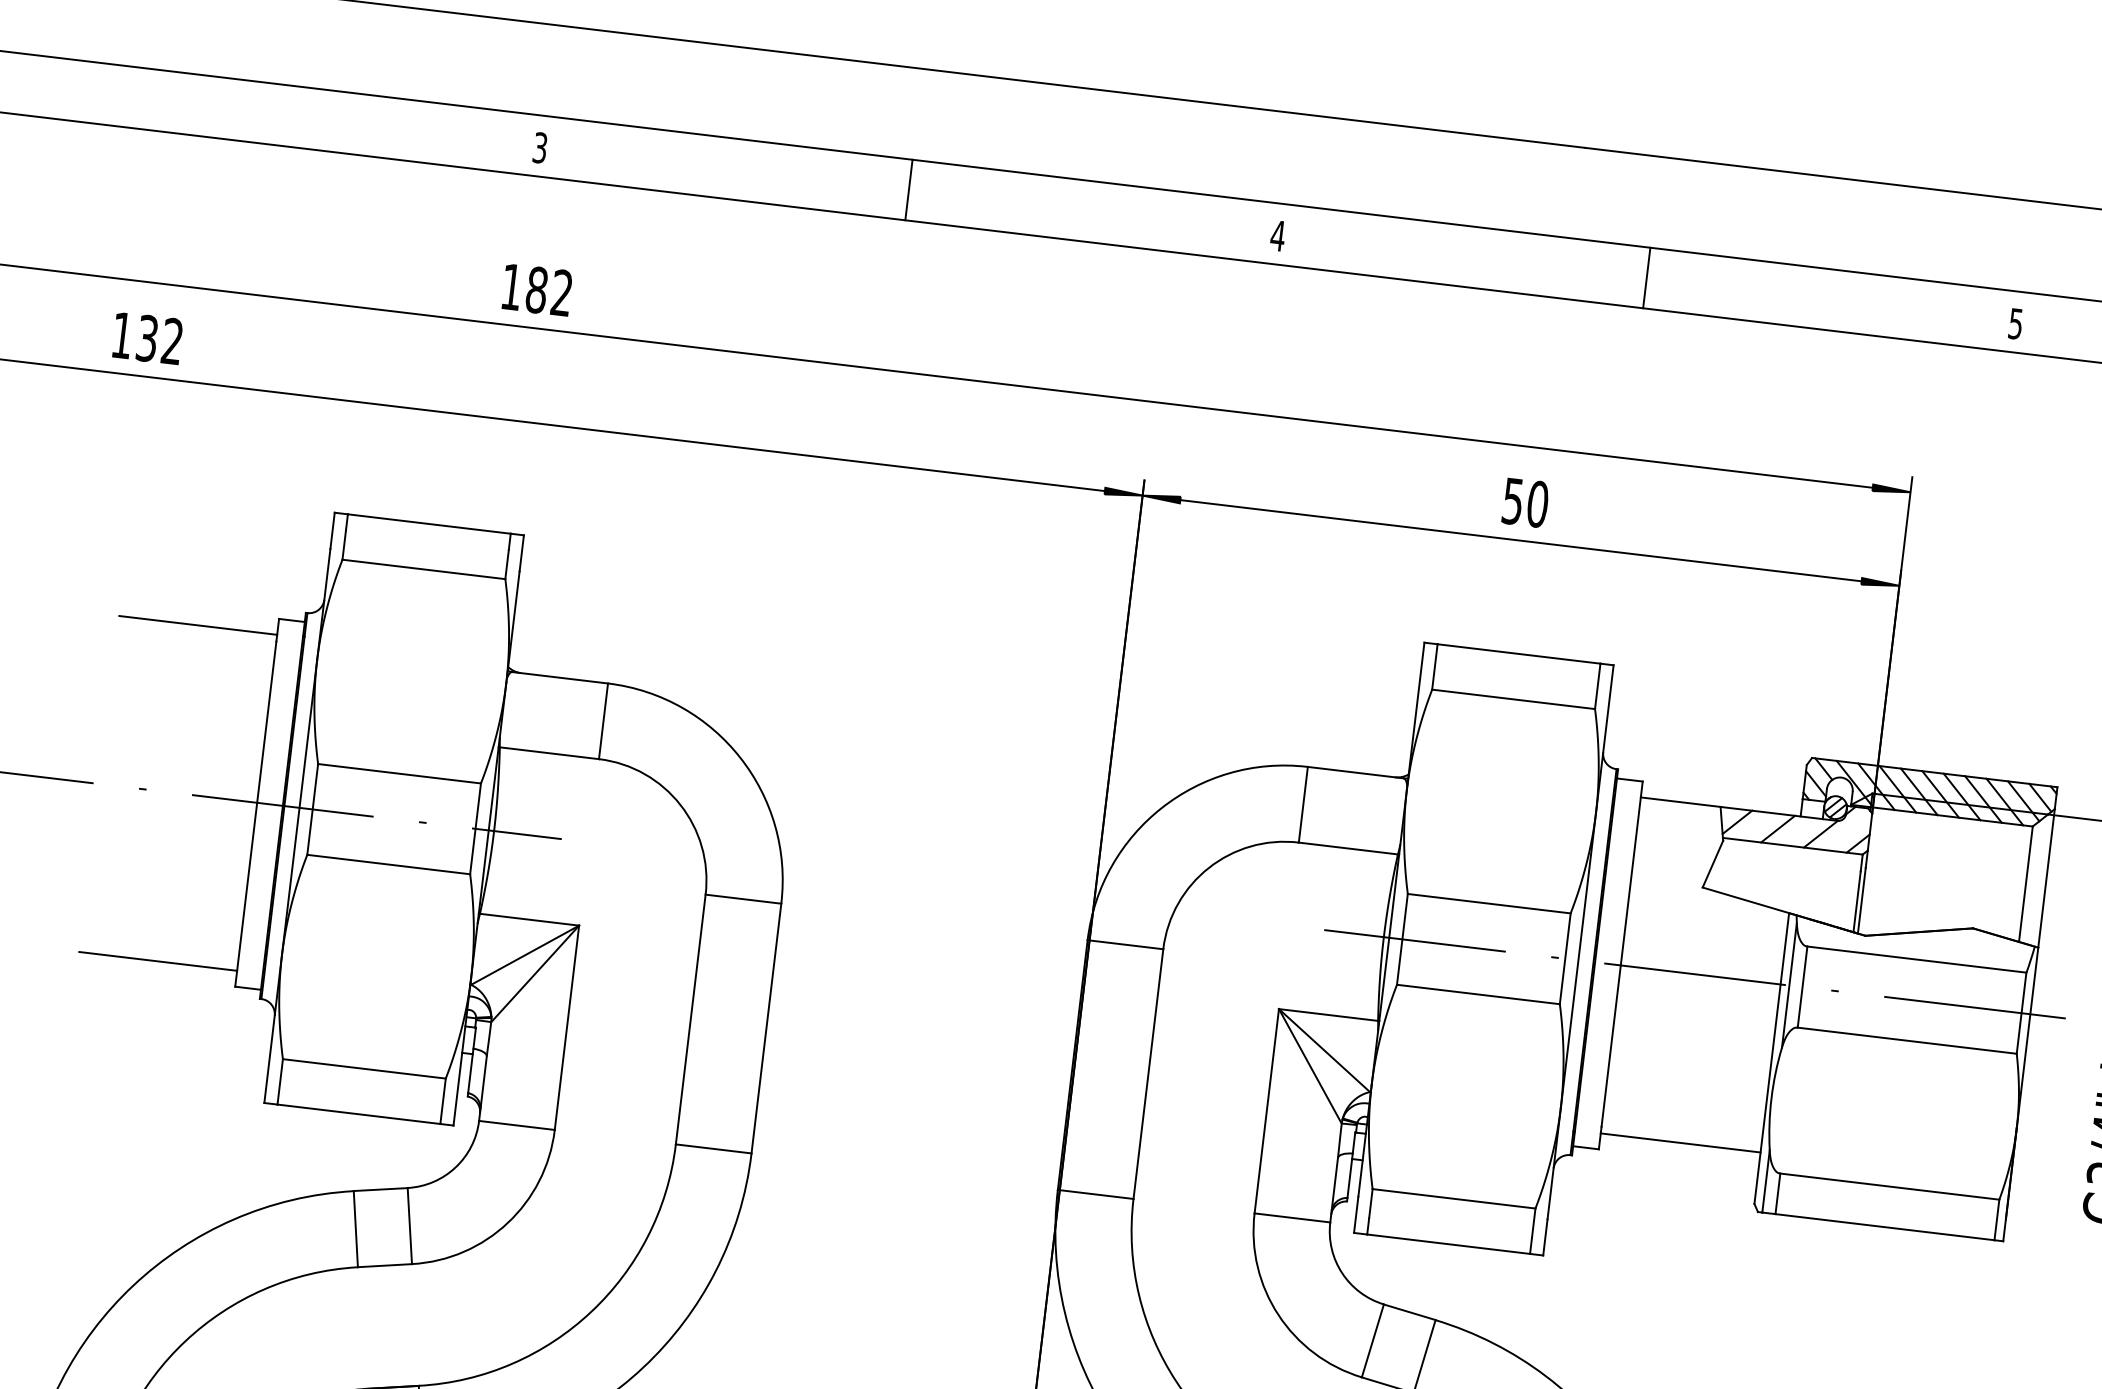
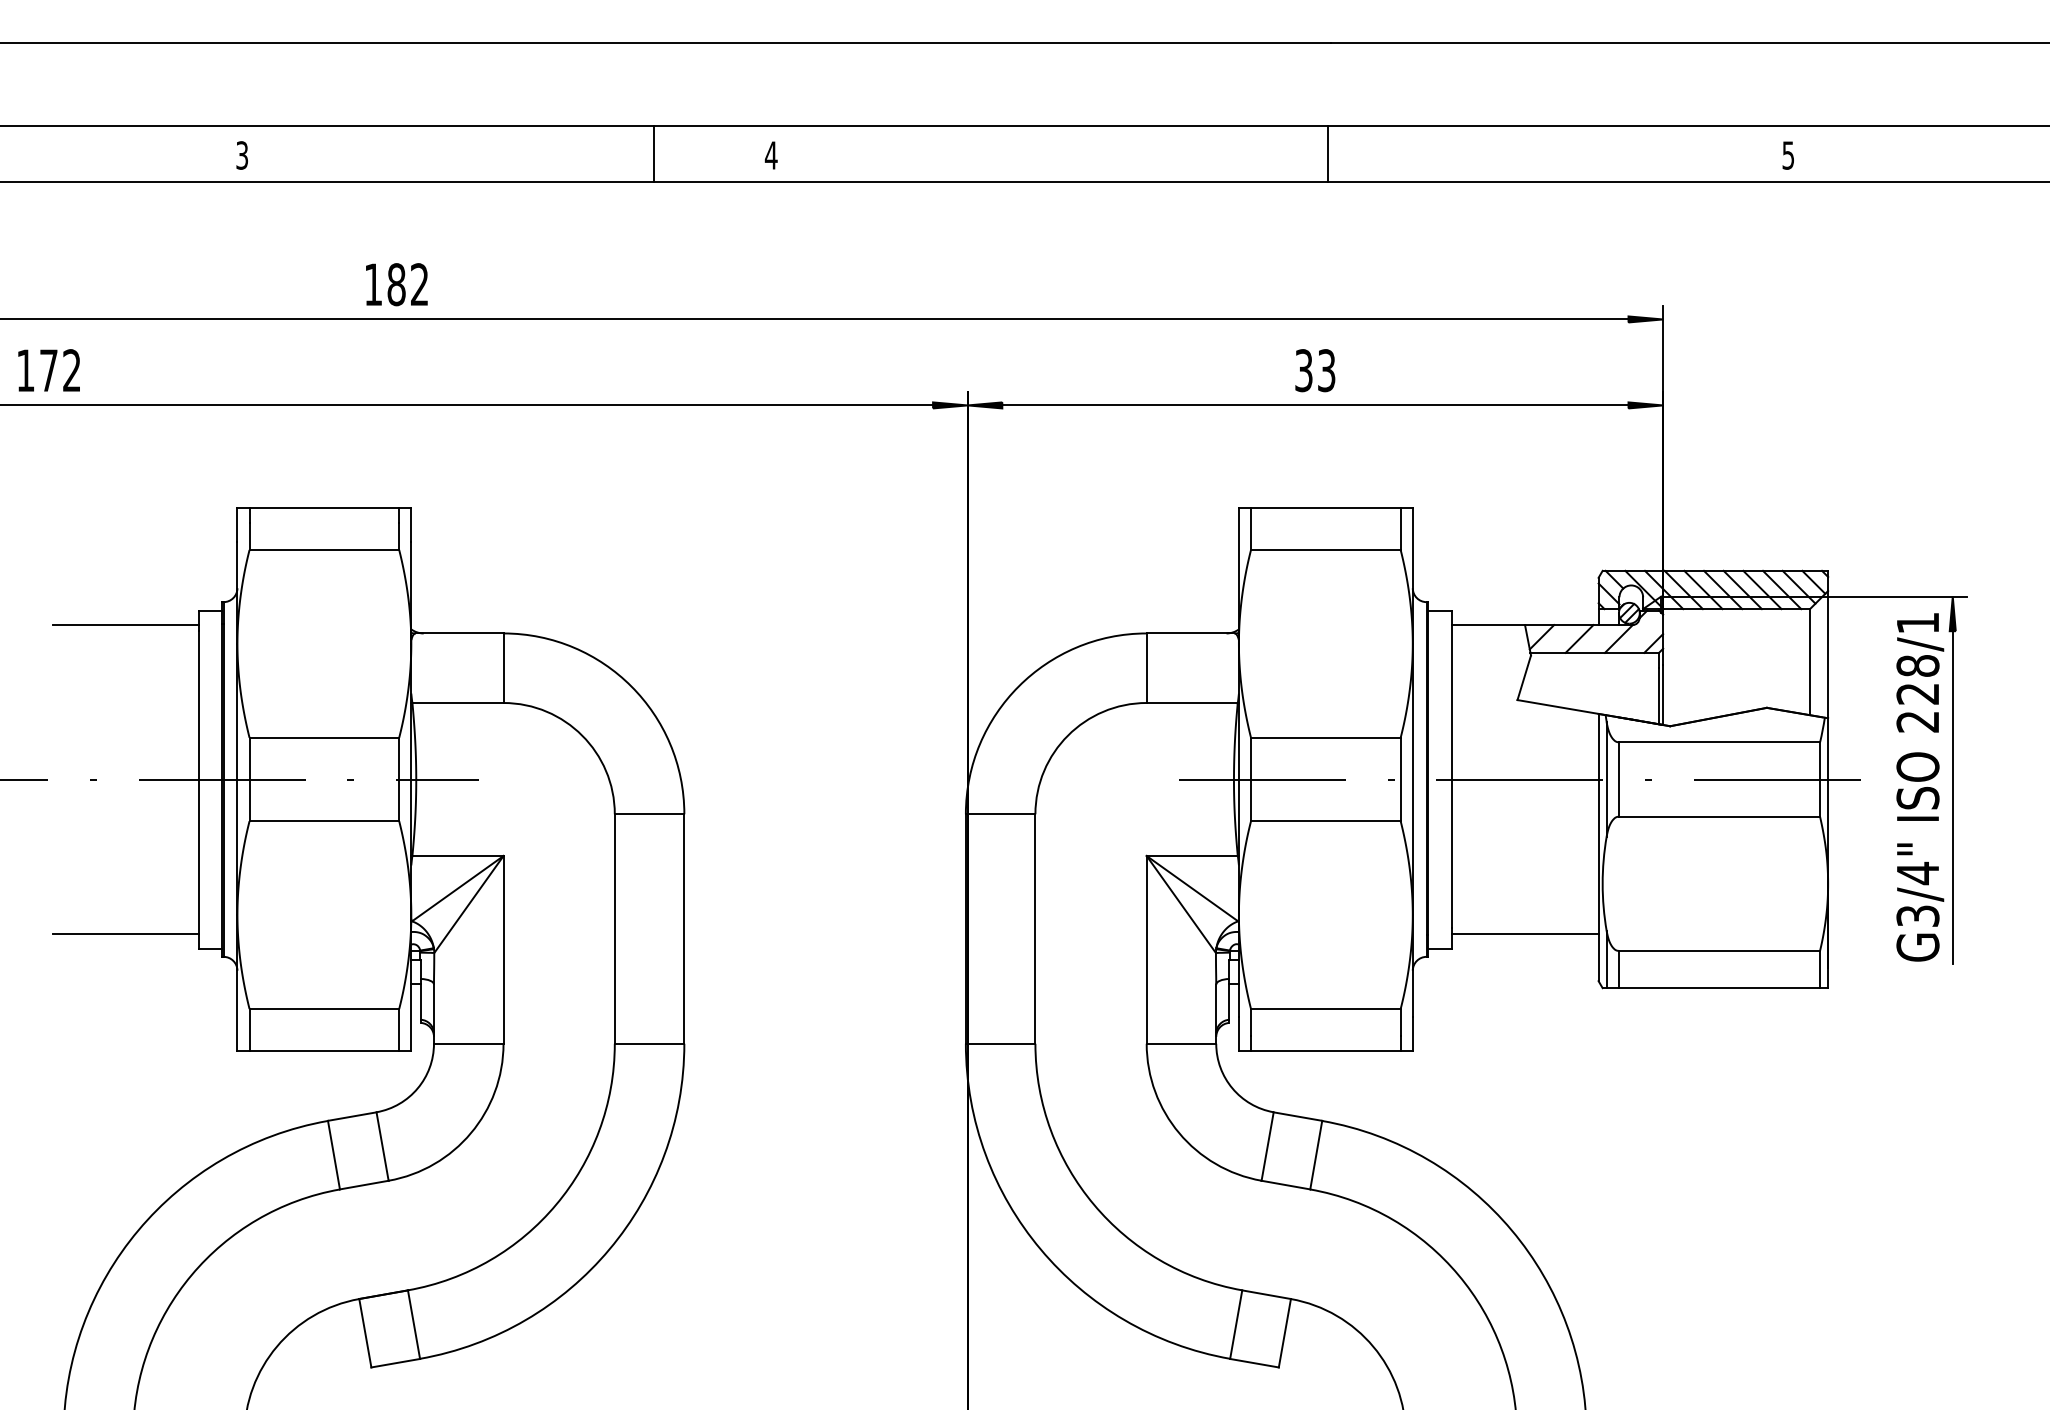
text: (539, 147) -> (241, 155), moved
line: (908, 189) -> (653, 153), moved
text: (1277, 235) -> (770, 155), moved
line: (1646, 277) -> (1327, 153), moved
text: (2014, 323) -> (1787, 155), moved
text: (147, 338) -> (48, 370), 132 -> 172
text: (1525, 502) -> (1315, 370), 50 -> 33

